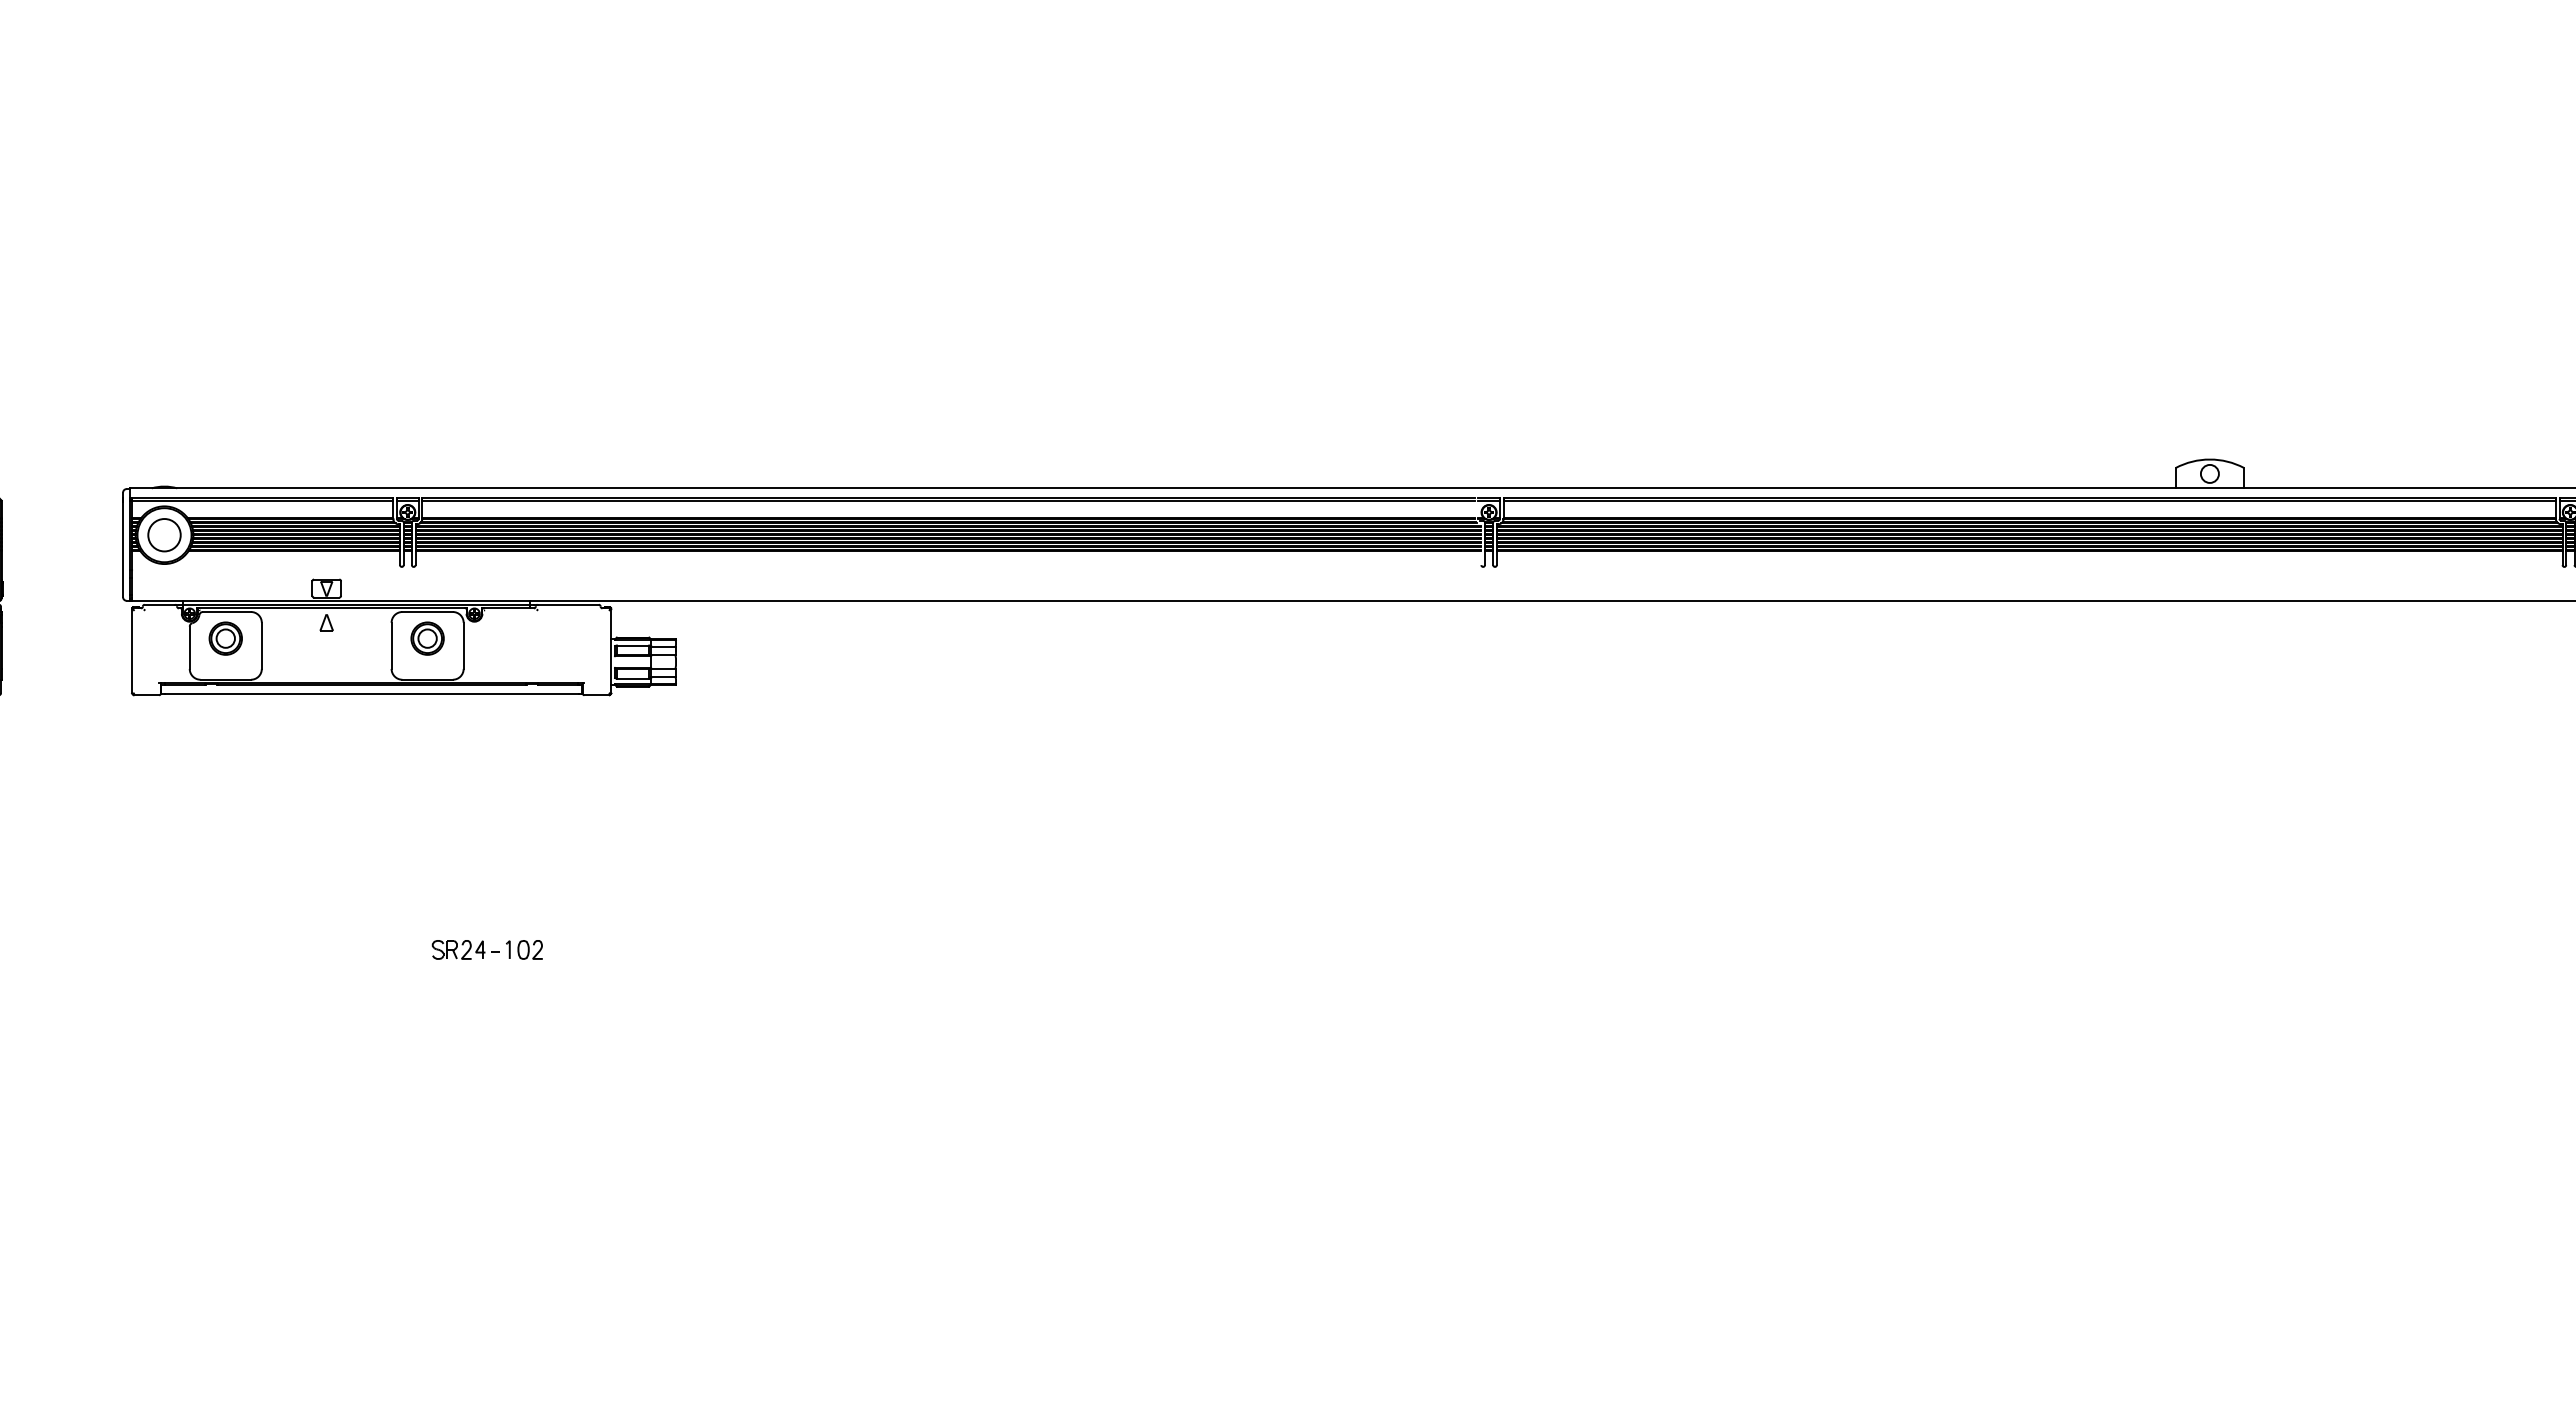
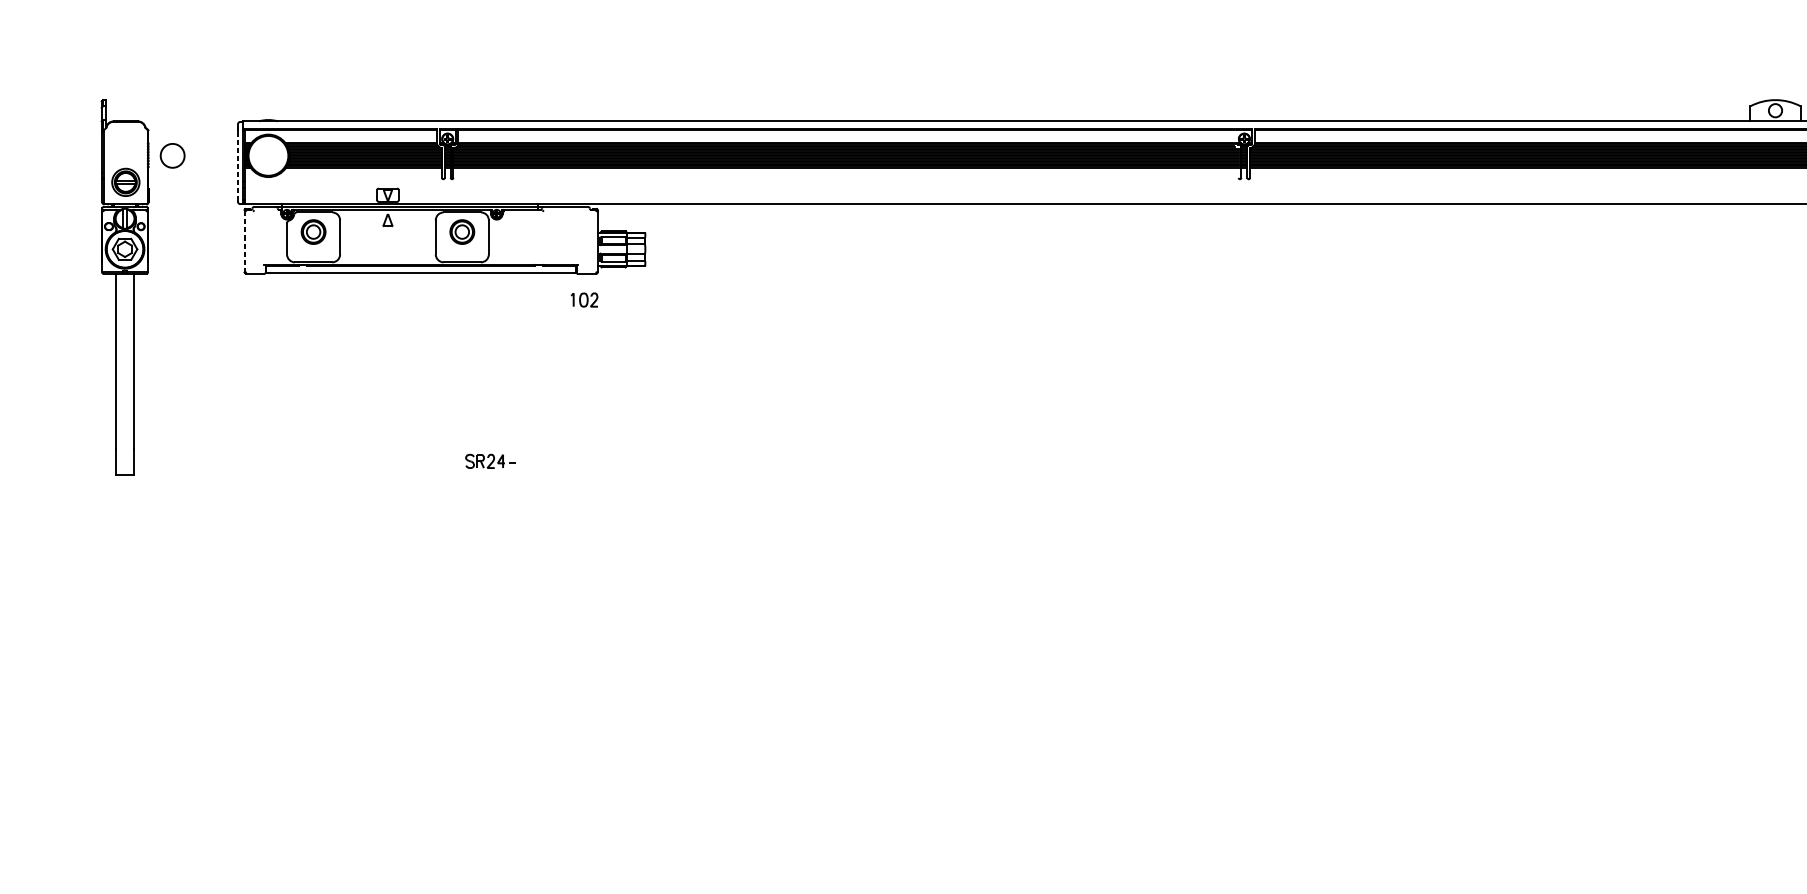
circle: (164, 535) -> (172, 156), moved
line: (123, 549) -> (238, 166), solid -> dashed
line: (132, 651) -> (244, 241), solid -> dashed
part: (524, 949) -> (584, 299), moved

